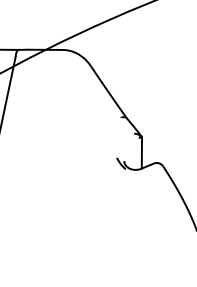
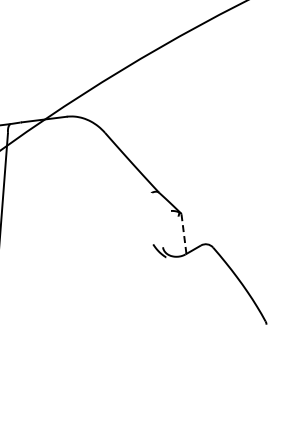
line: (142, 153) -> (184, 234), solid -> dashed

